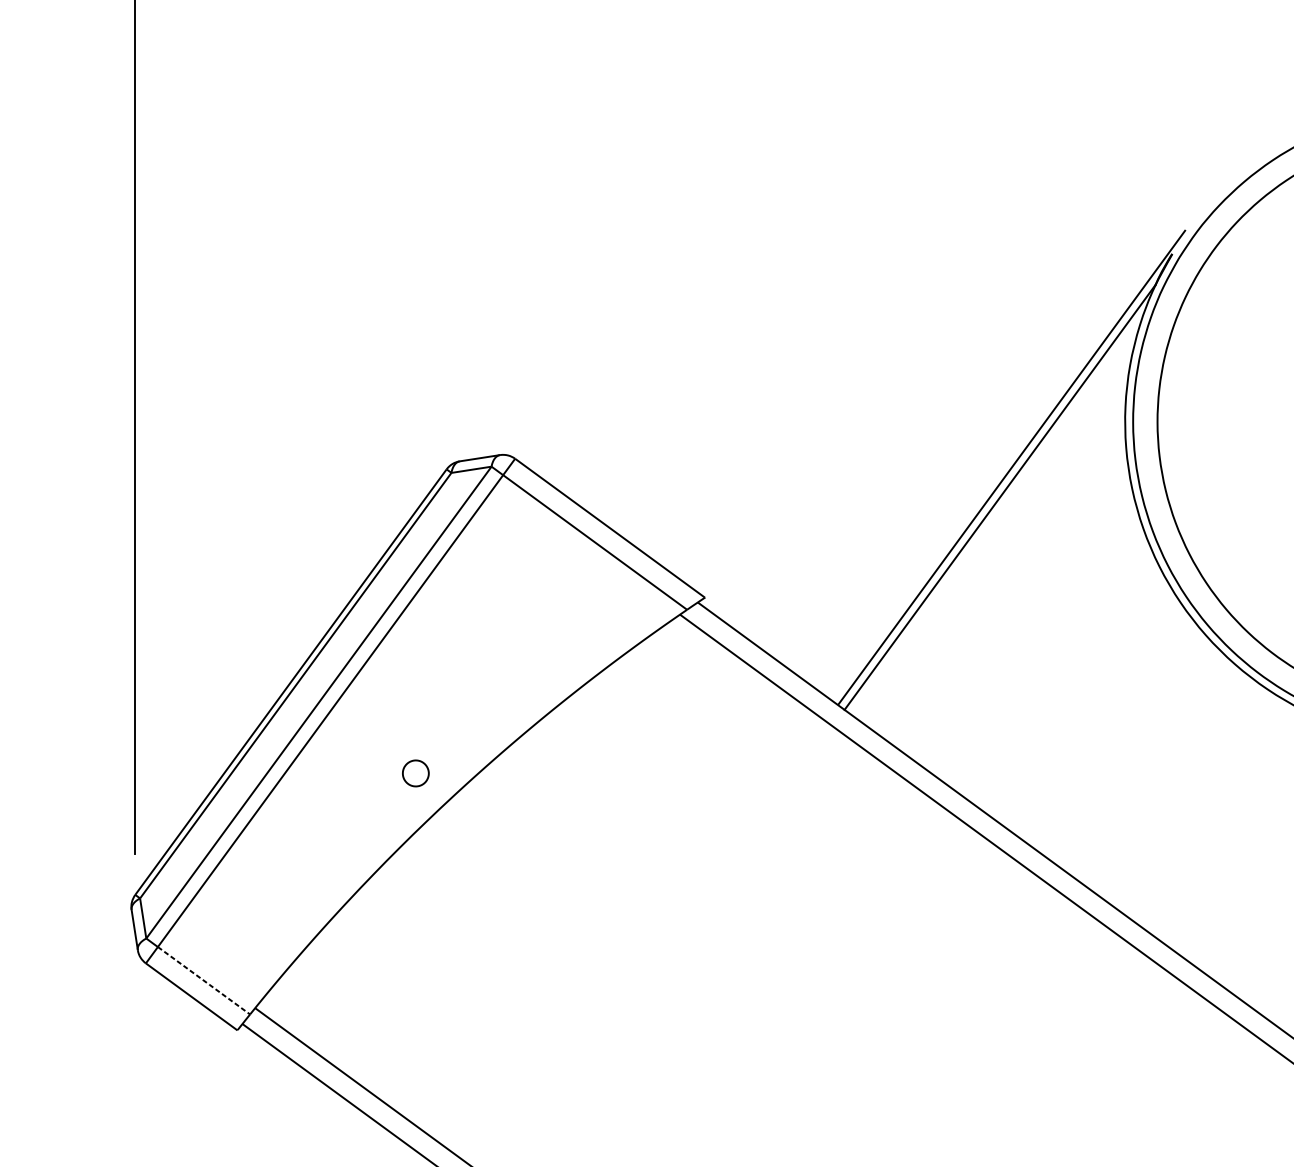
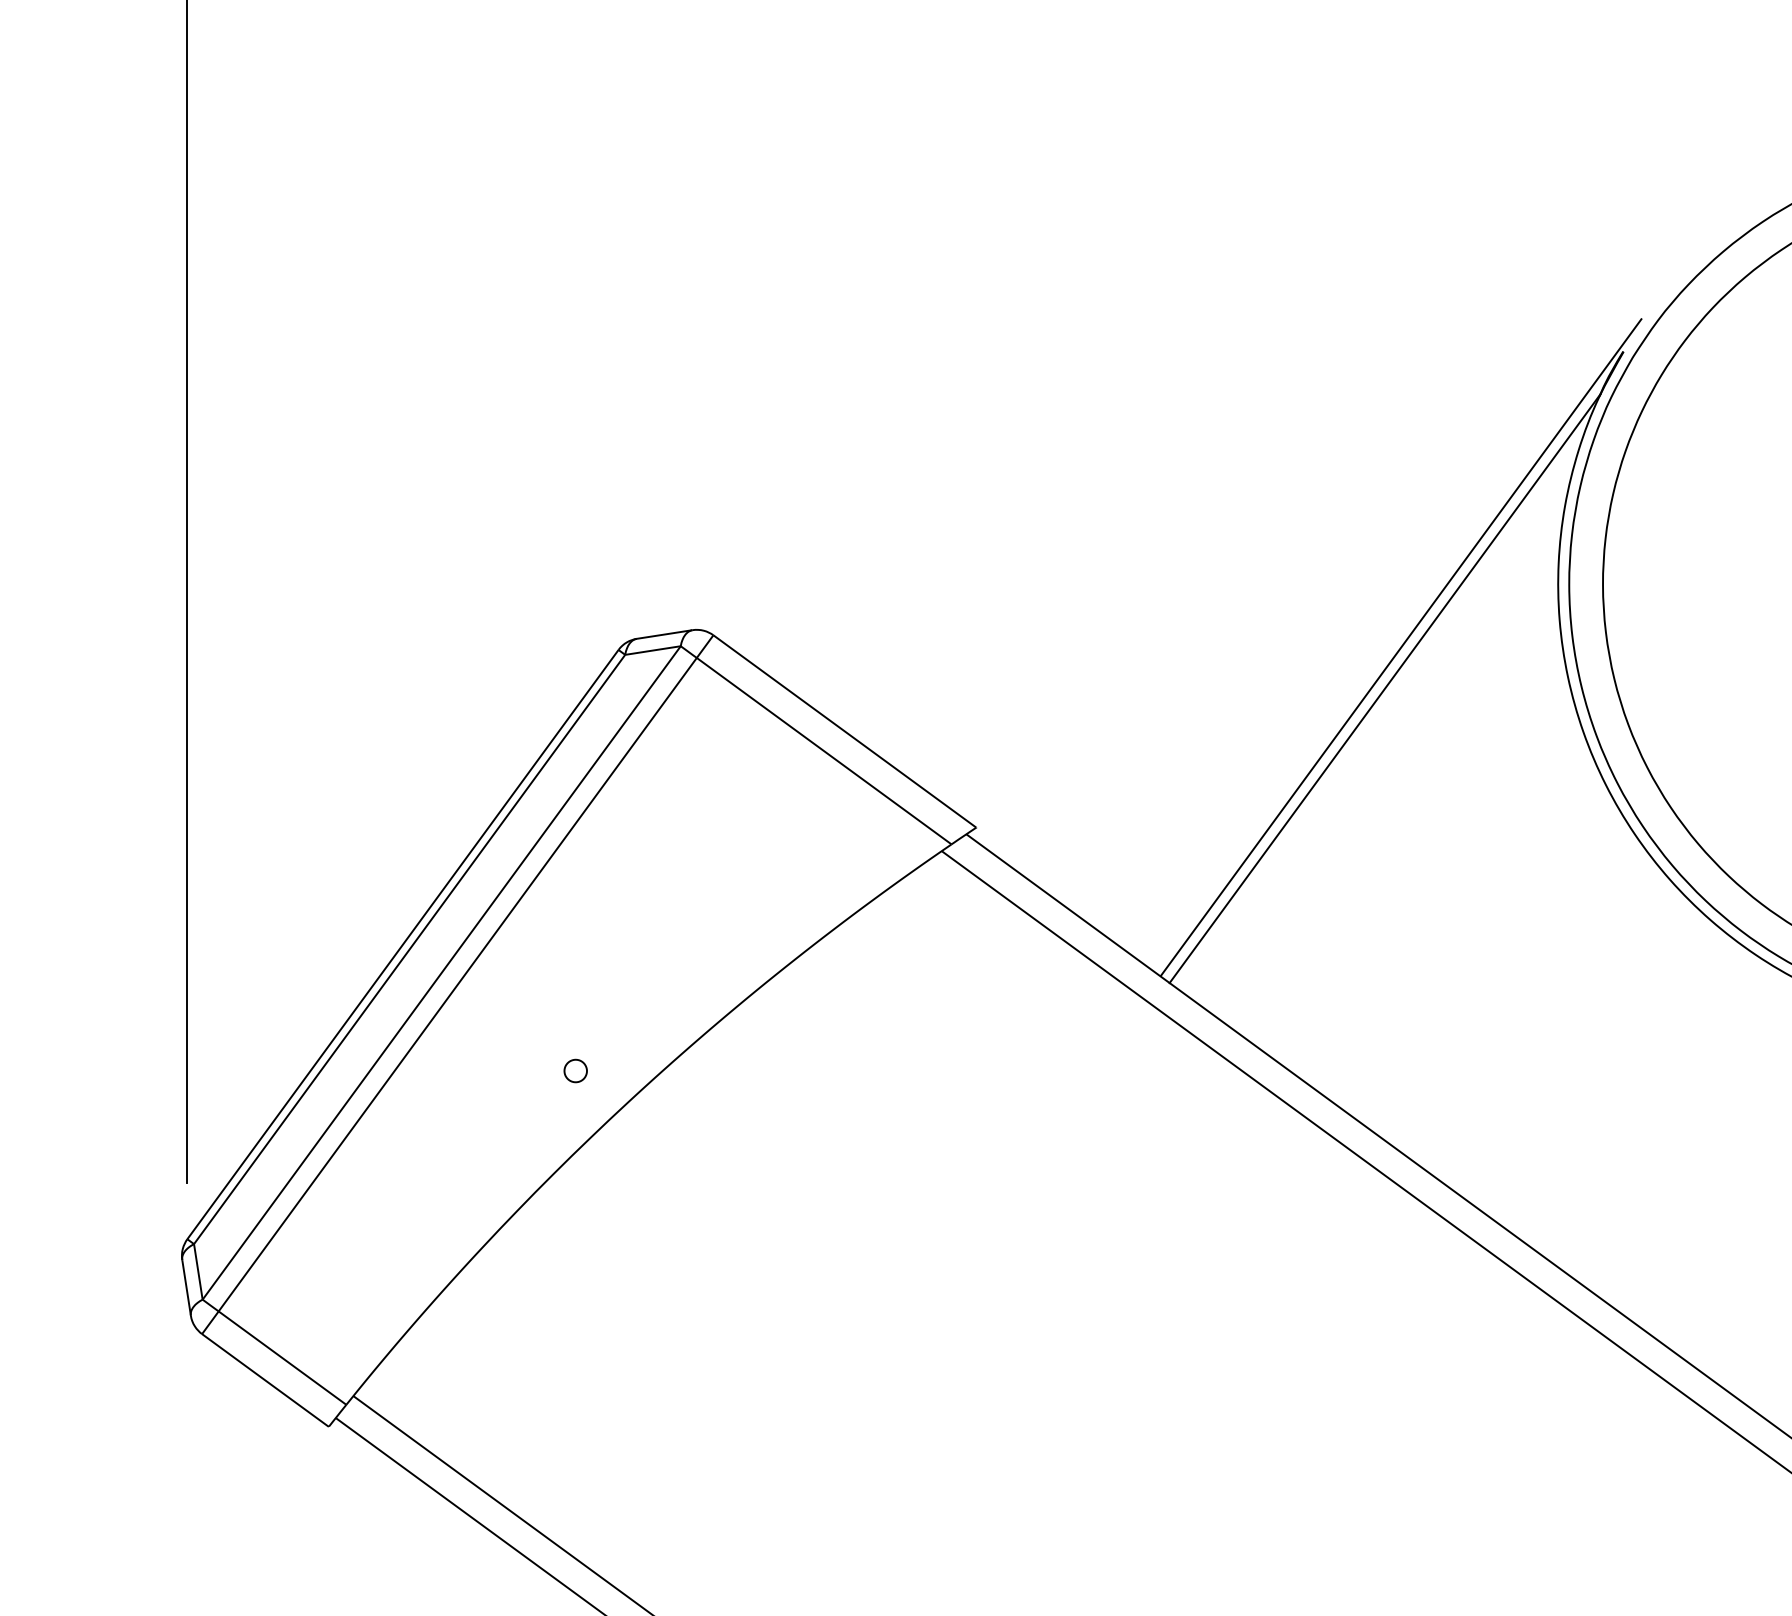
part: (415, 773) -> (575, 1070), size x0.62
line: (203, 981) -> (282, 1358), dashed -> solid

